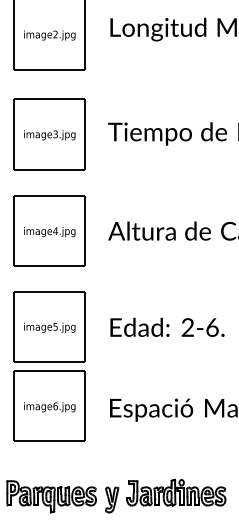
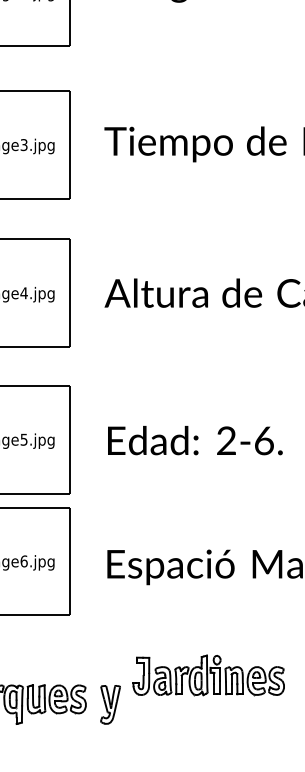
part: (176, 492) -> (209, 675), moved

